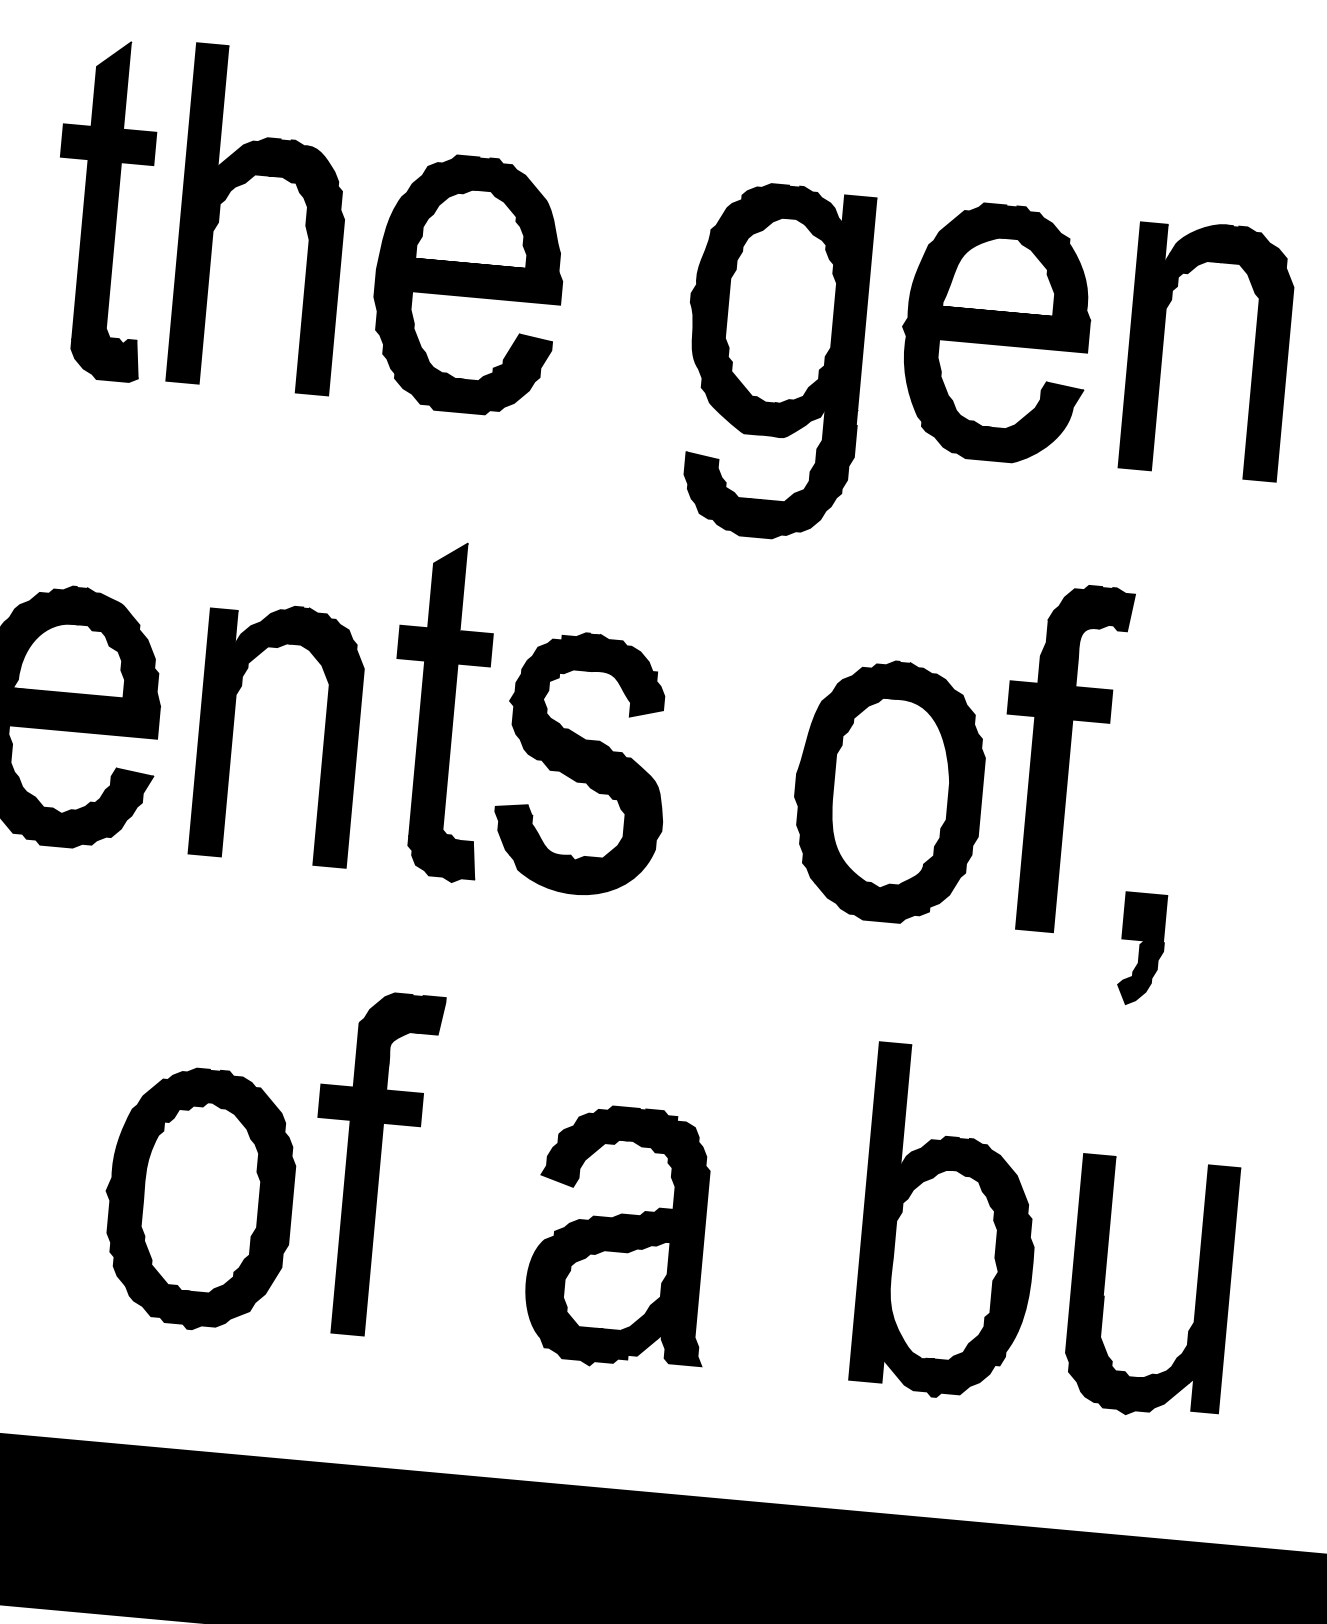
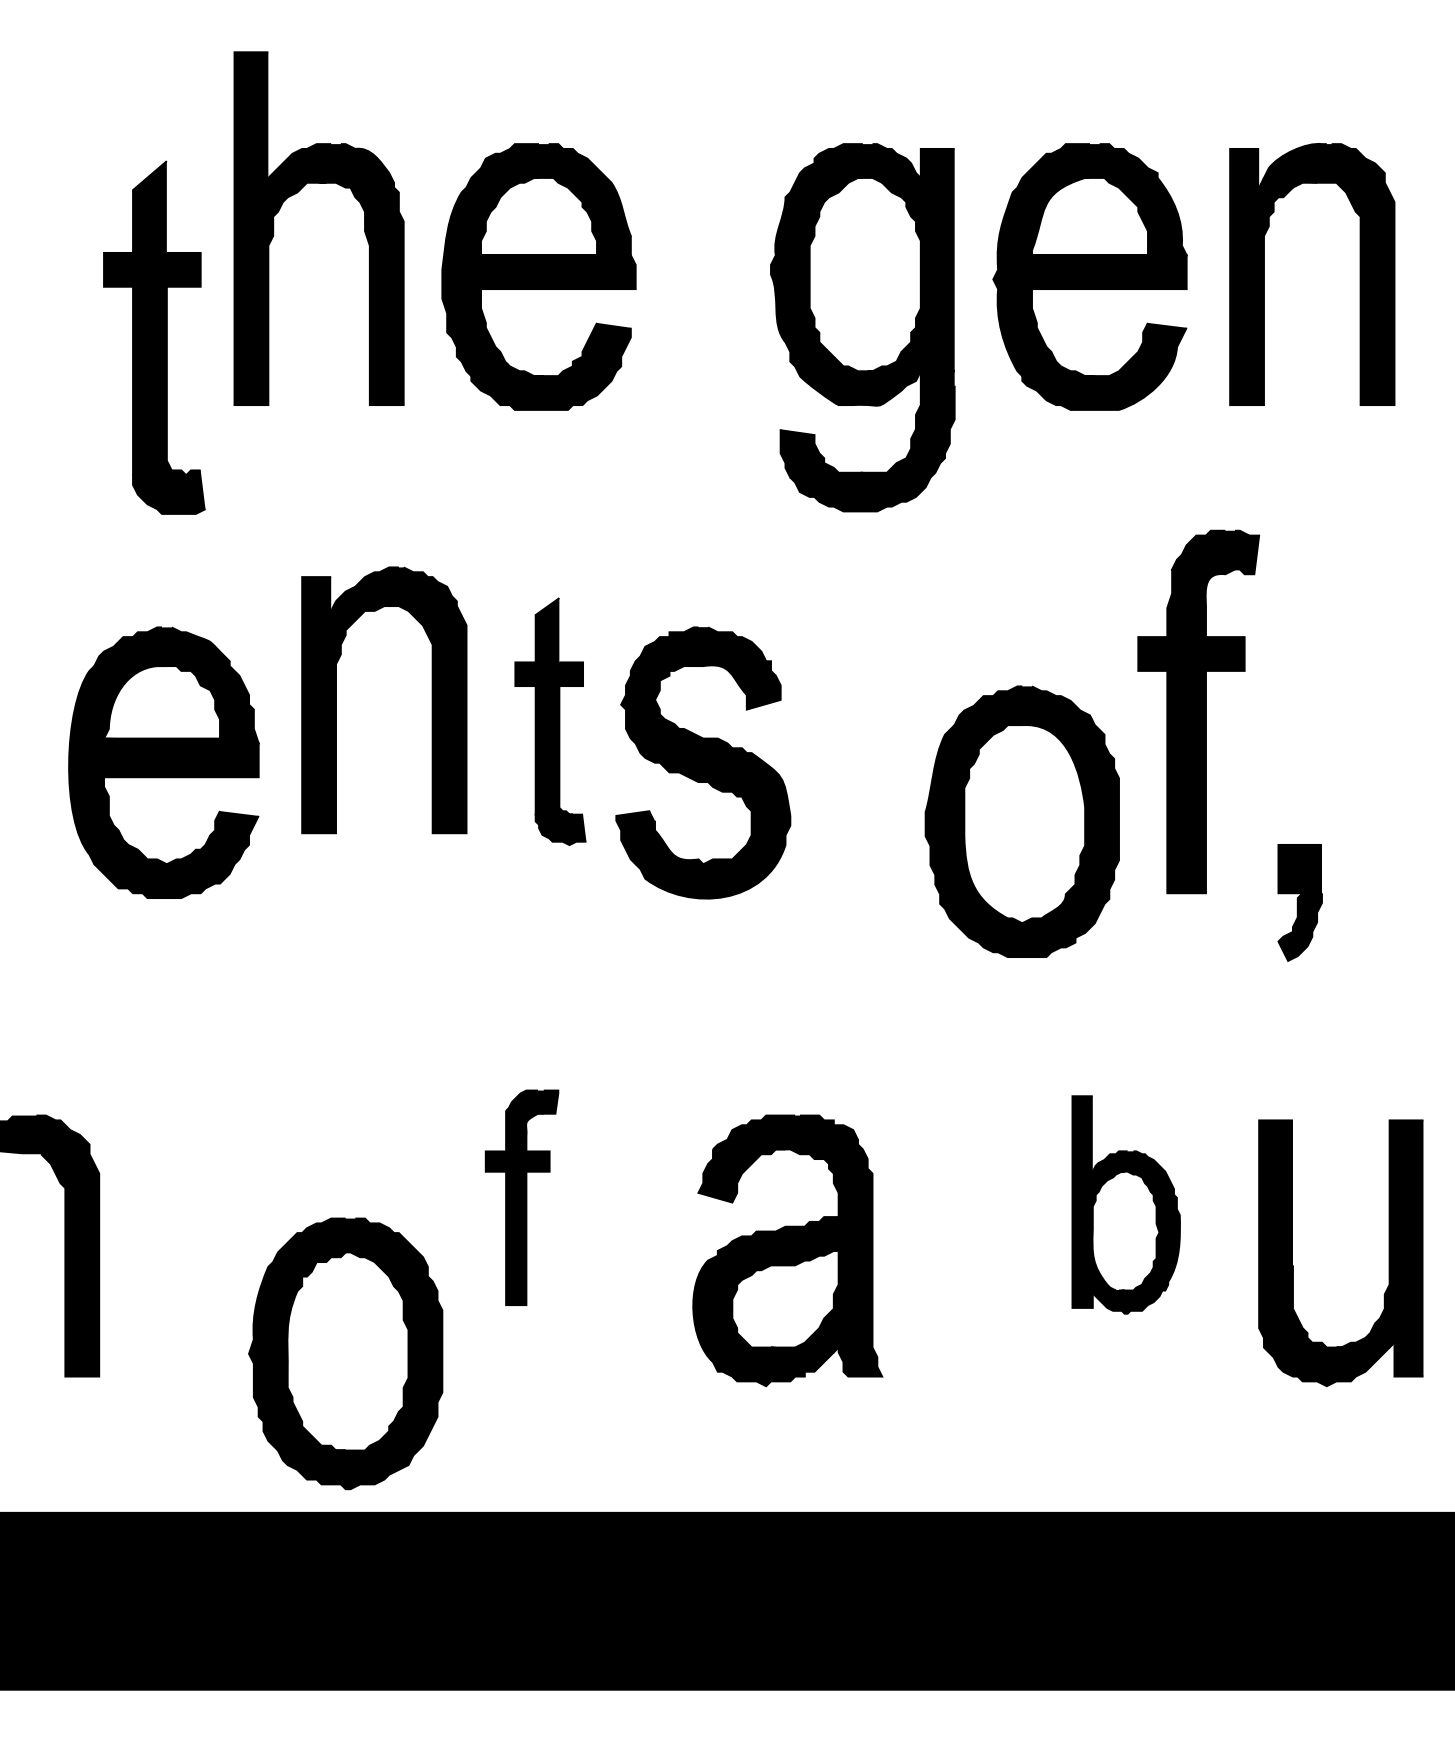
part: (104, 209) -> (154, 337), moved
part: (441, 710) -> (550, 721), size x0.7
part: (323, 737) -> (431, 700), moved
part: (887, 791) -> (1021, 821), moved
part: (371, 1163) -> (521, 1197), size x0.6
part: (198, 1198) -> (345, 1353), moved
part: (948, 1222) -> (1125, 1204), size x0.6

